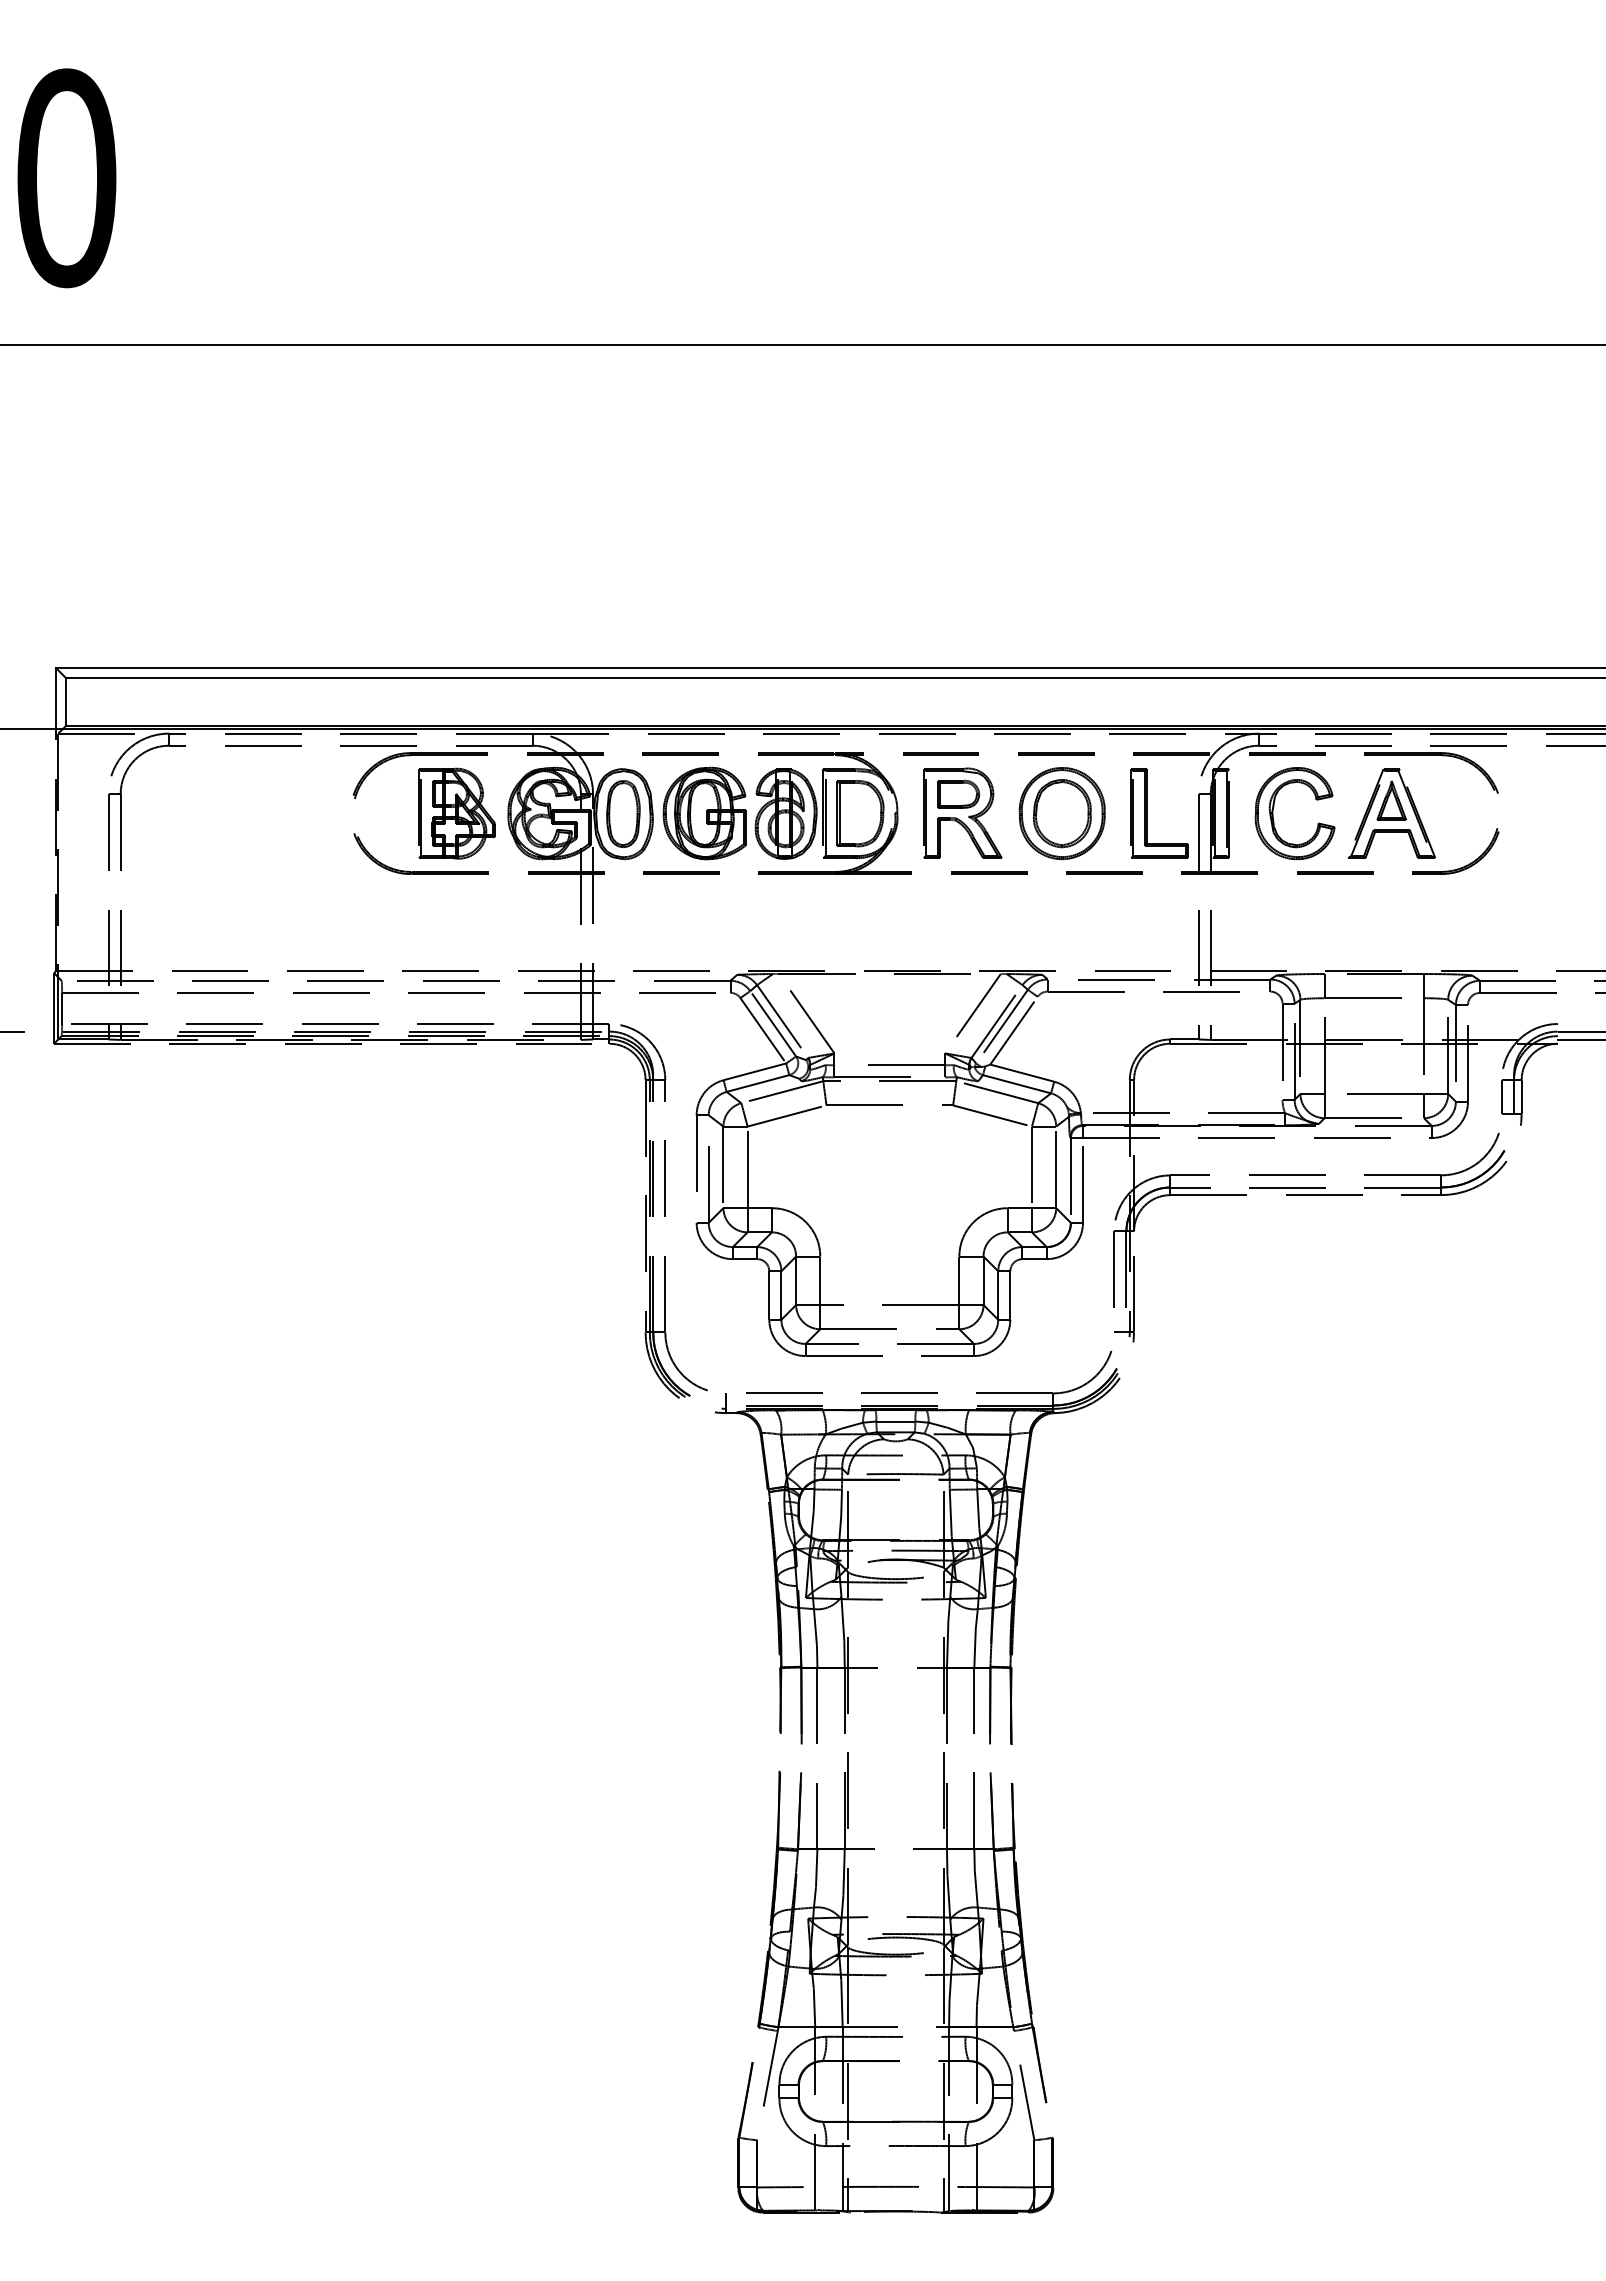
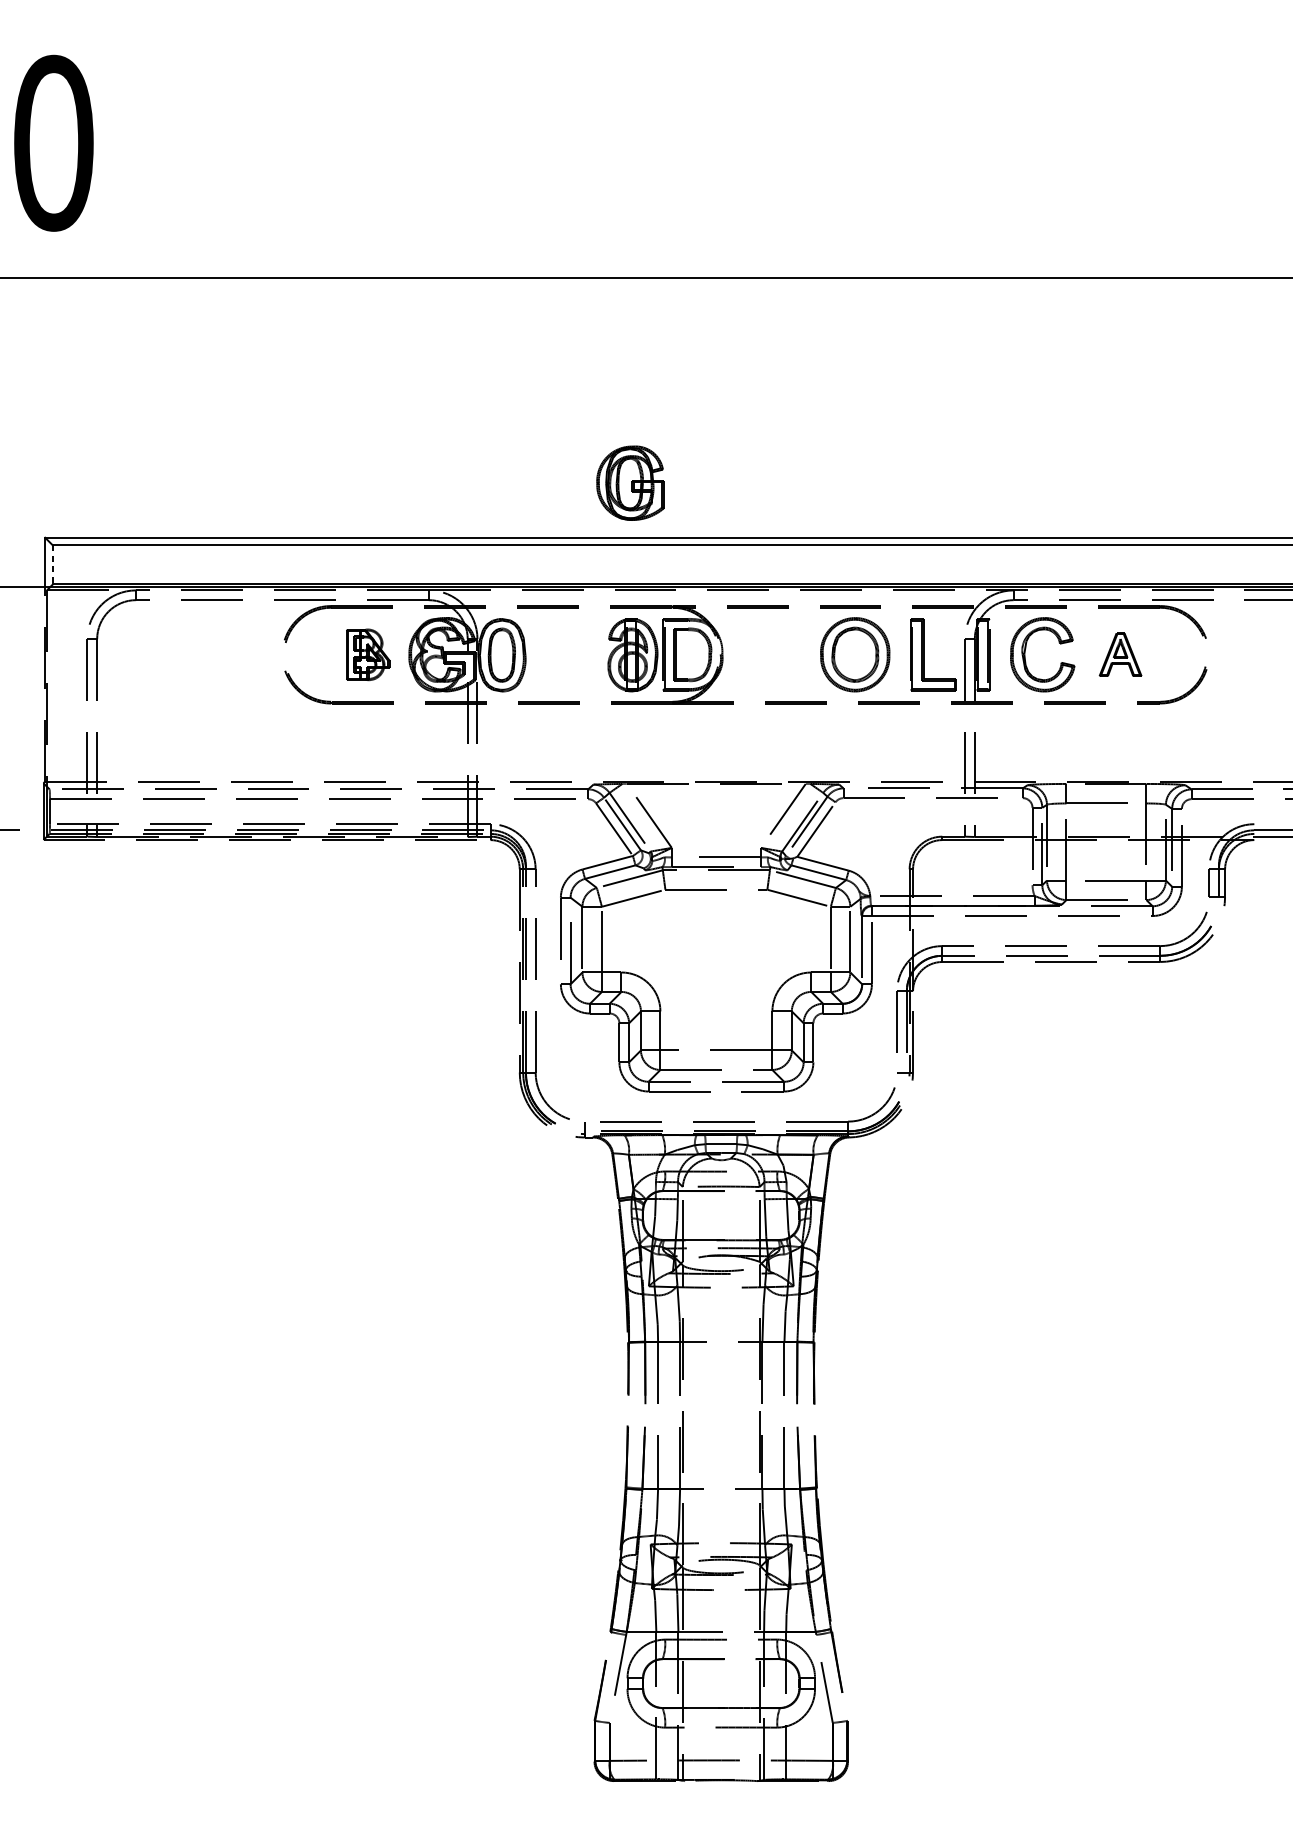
line: (65, 702) -> (52, 565), solid -> dashed
part: (962, 812) -> (774, 653), removed
part: (456, 813) -> (367, 654), size x0.7
part: (704, 813) -> (629, 483), moved
part: (1391, 813) -> (1120, 654), size x0.6

